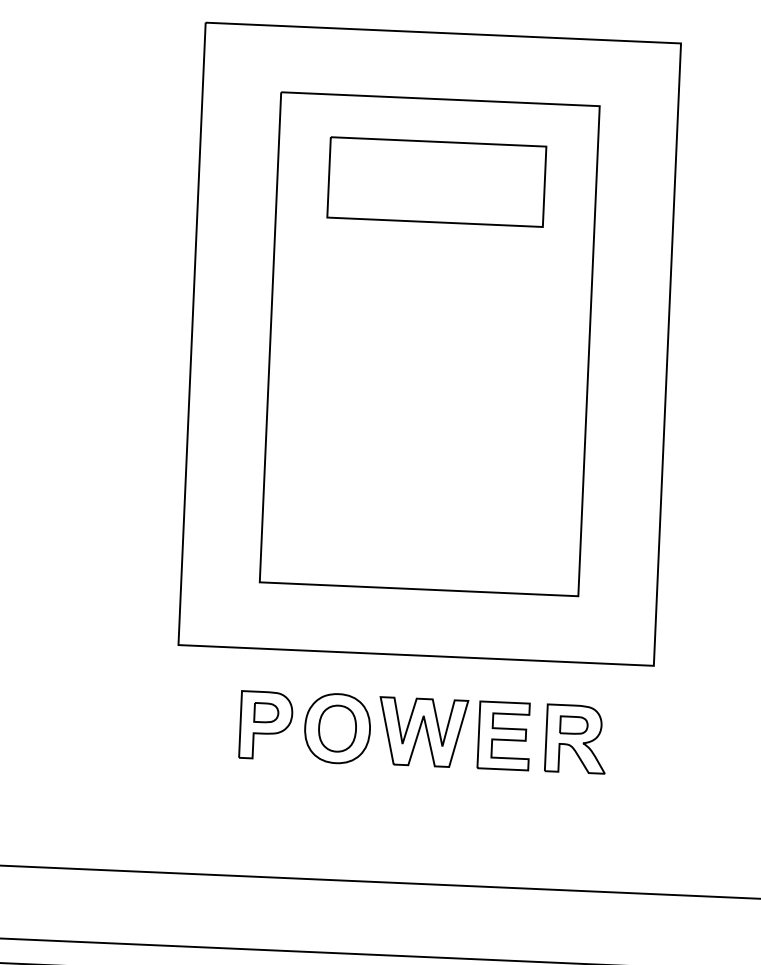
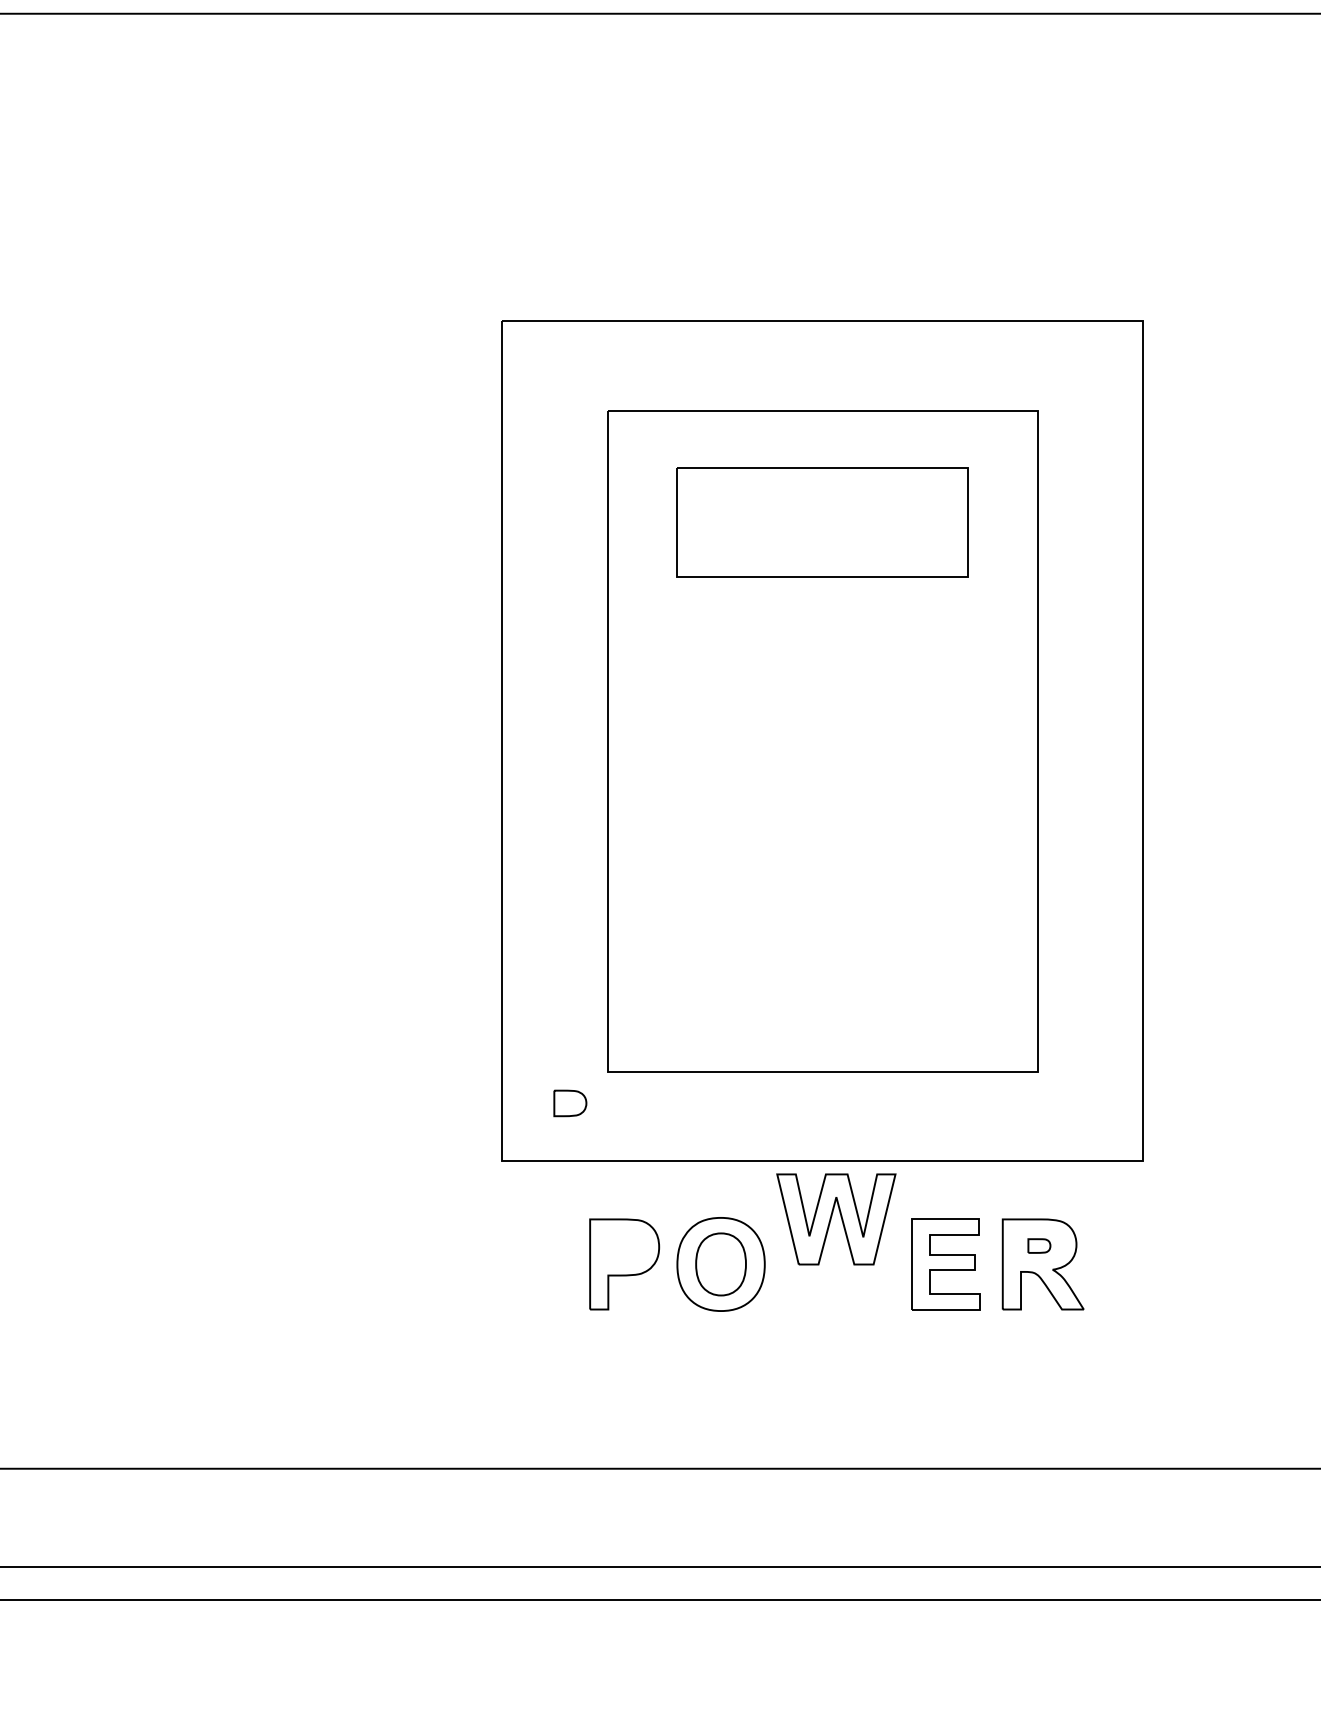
part: (266, 712) -> (570, 1103), moved
part: (574, 724) -> (1039, 1245), size x0.6
part: (423, 732) -> (836, 1219), moved

